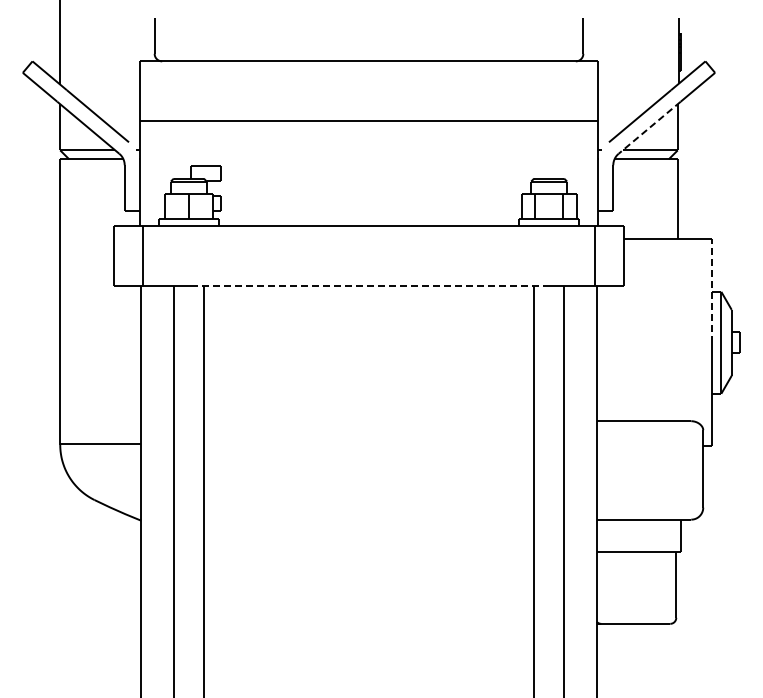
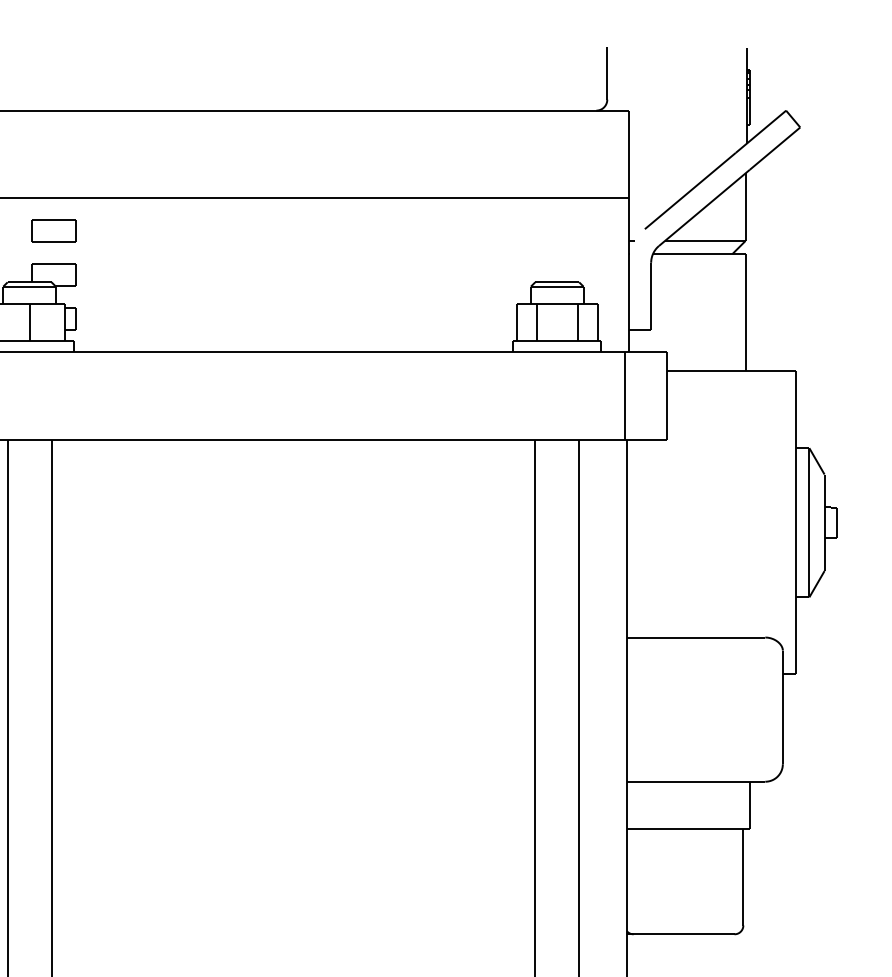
line: (649, 128) -> (704, 208), dashed -> solid
part: (205, 143) -> (54, 230), added
line: (369, 286) -> (294, 440), dashed -> solid
line: (712, 291) -> (796, 447), dashed -> solid

